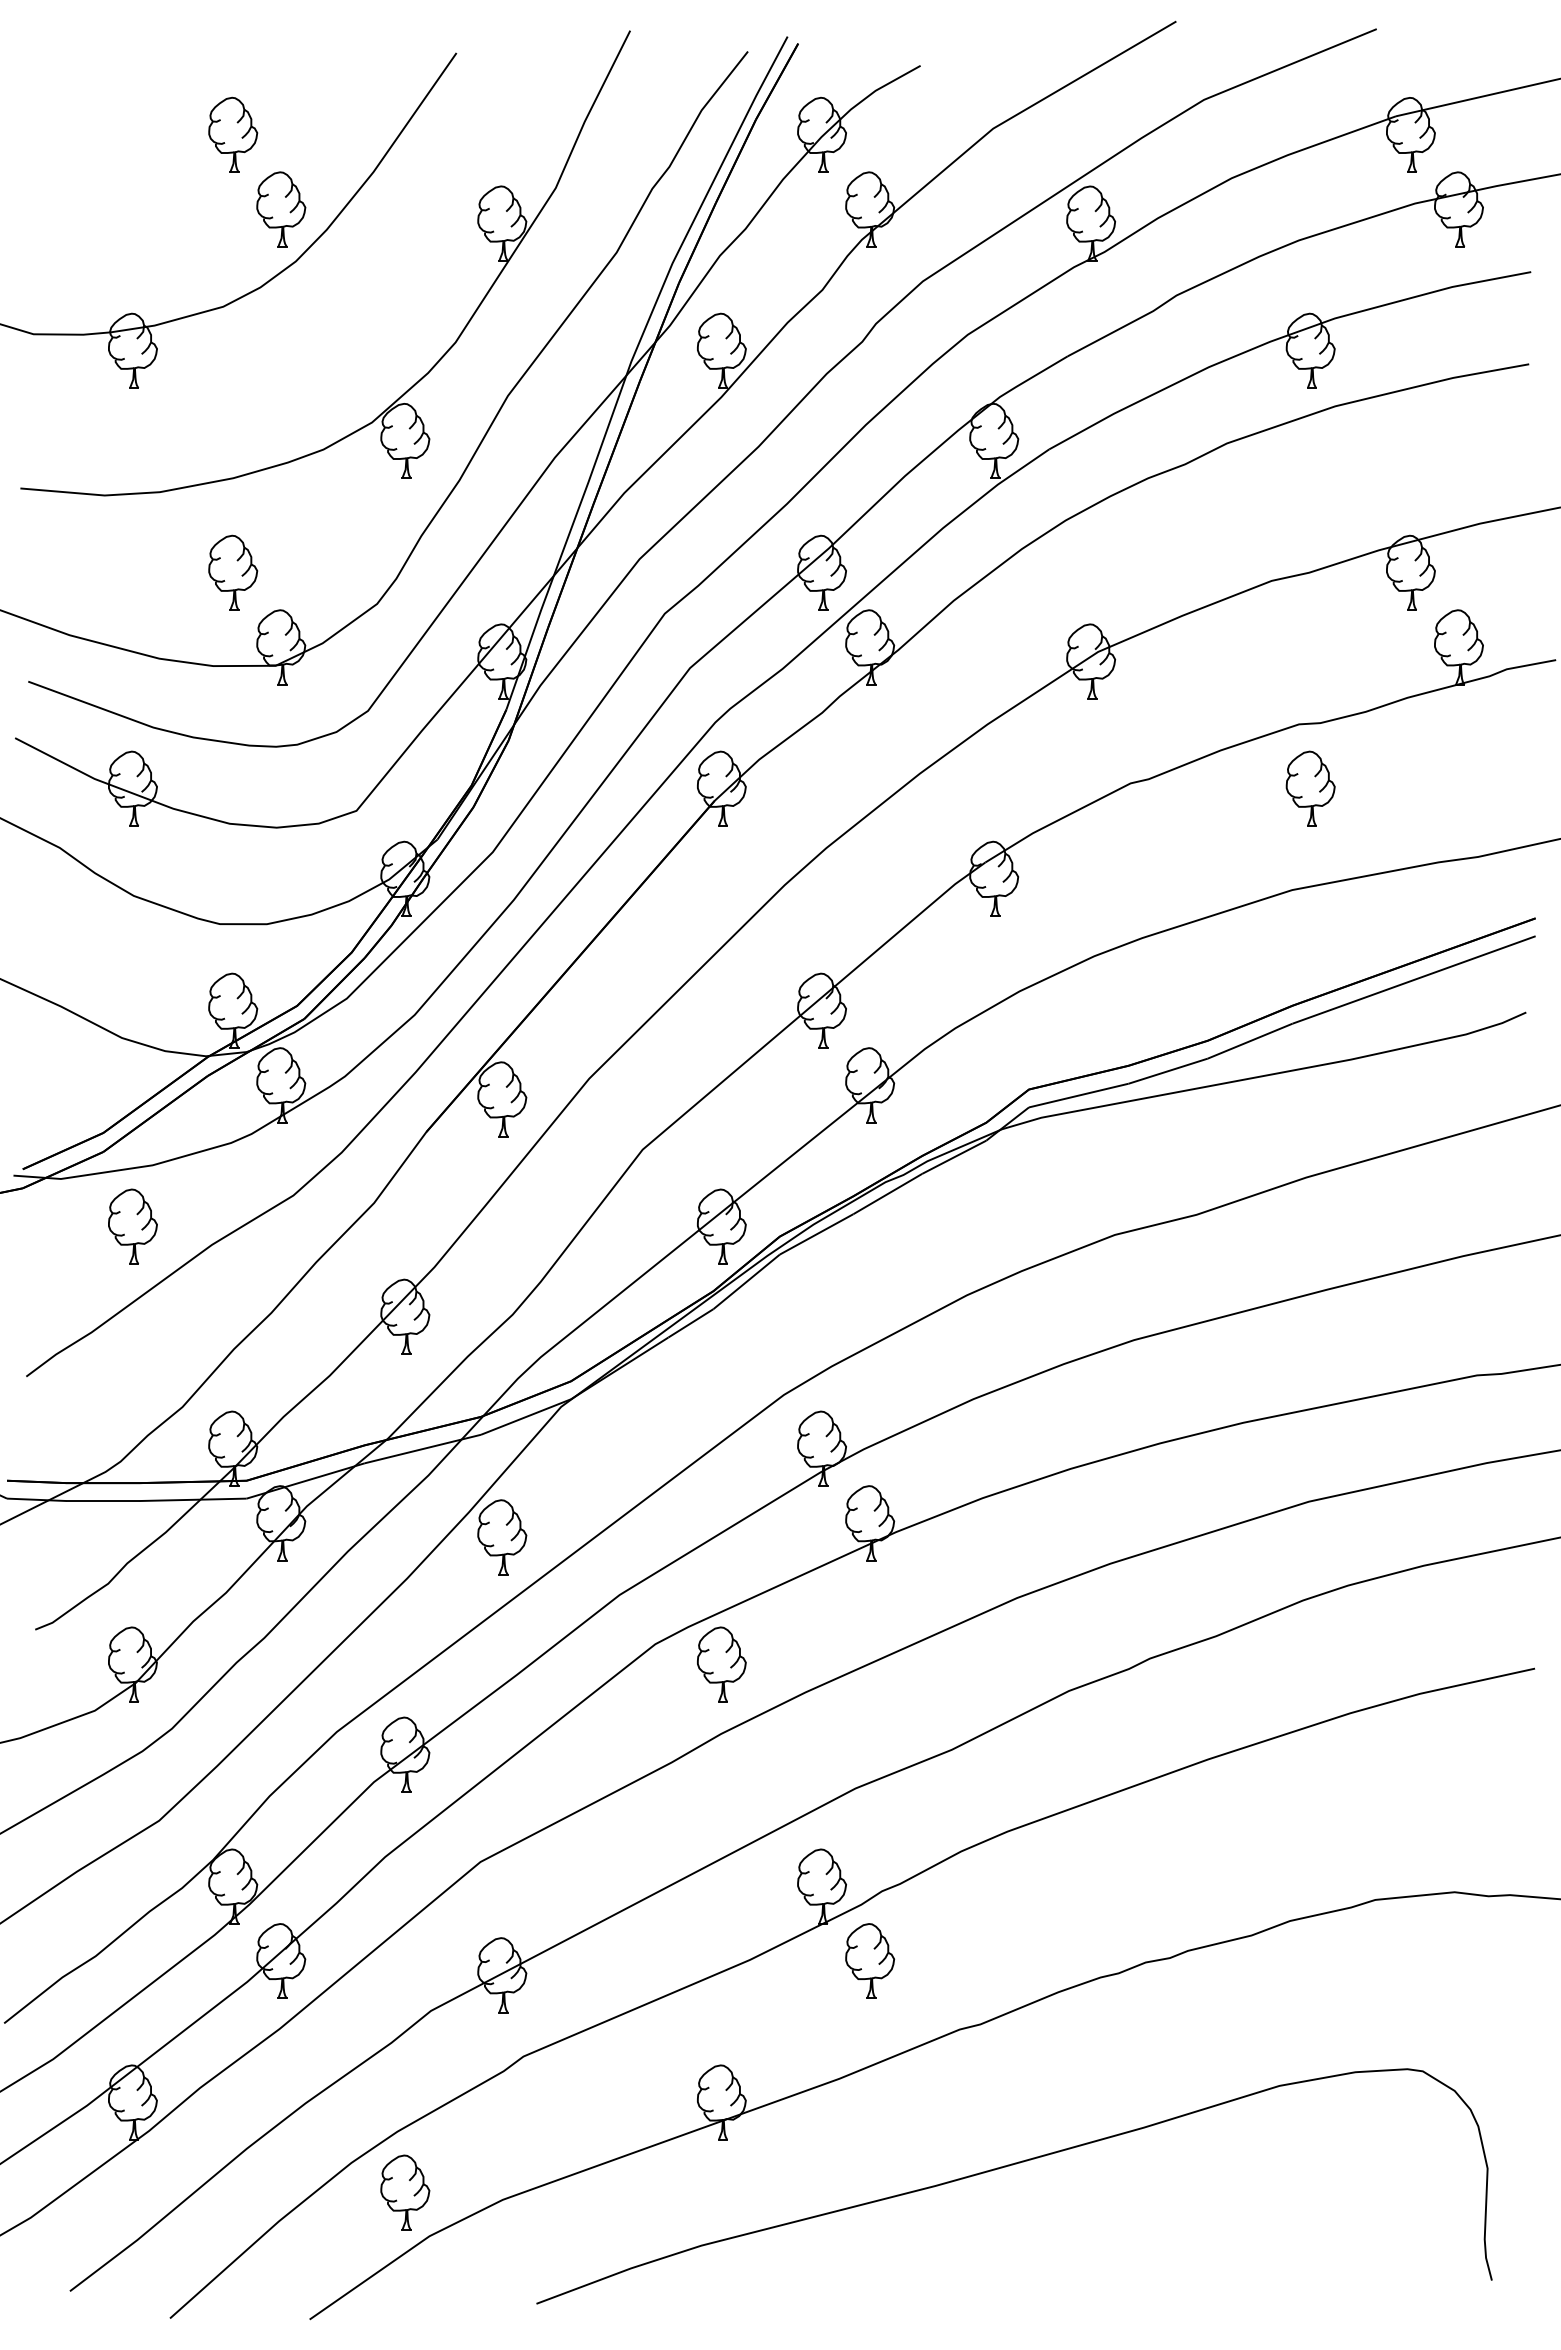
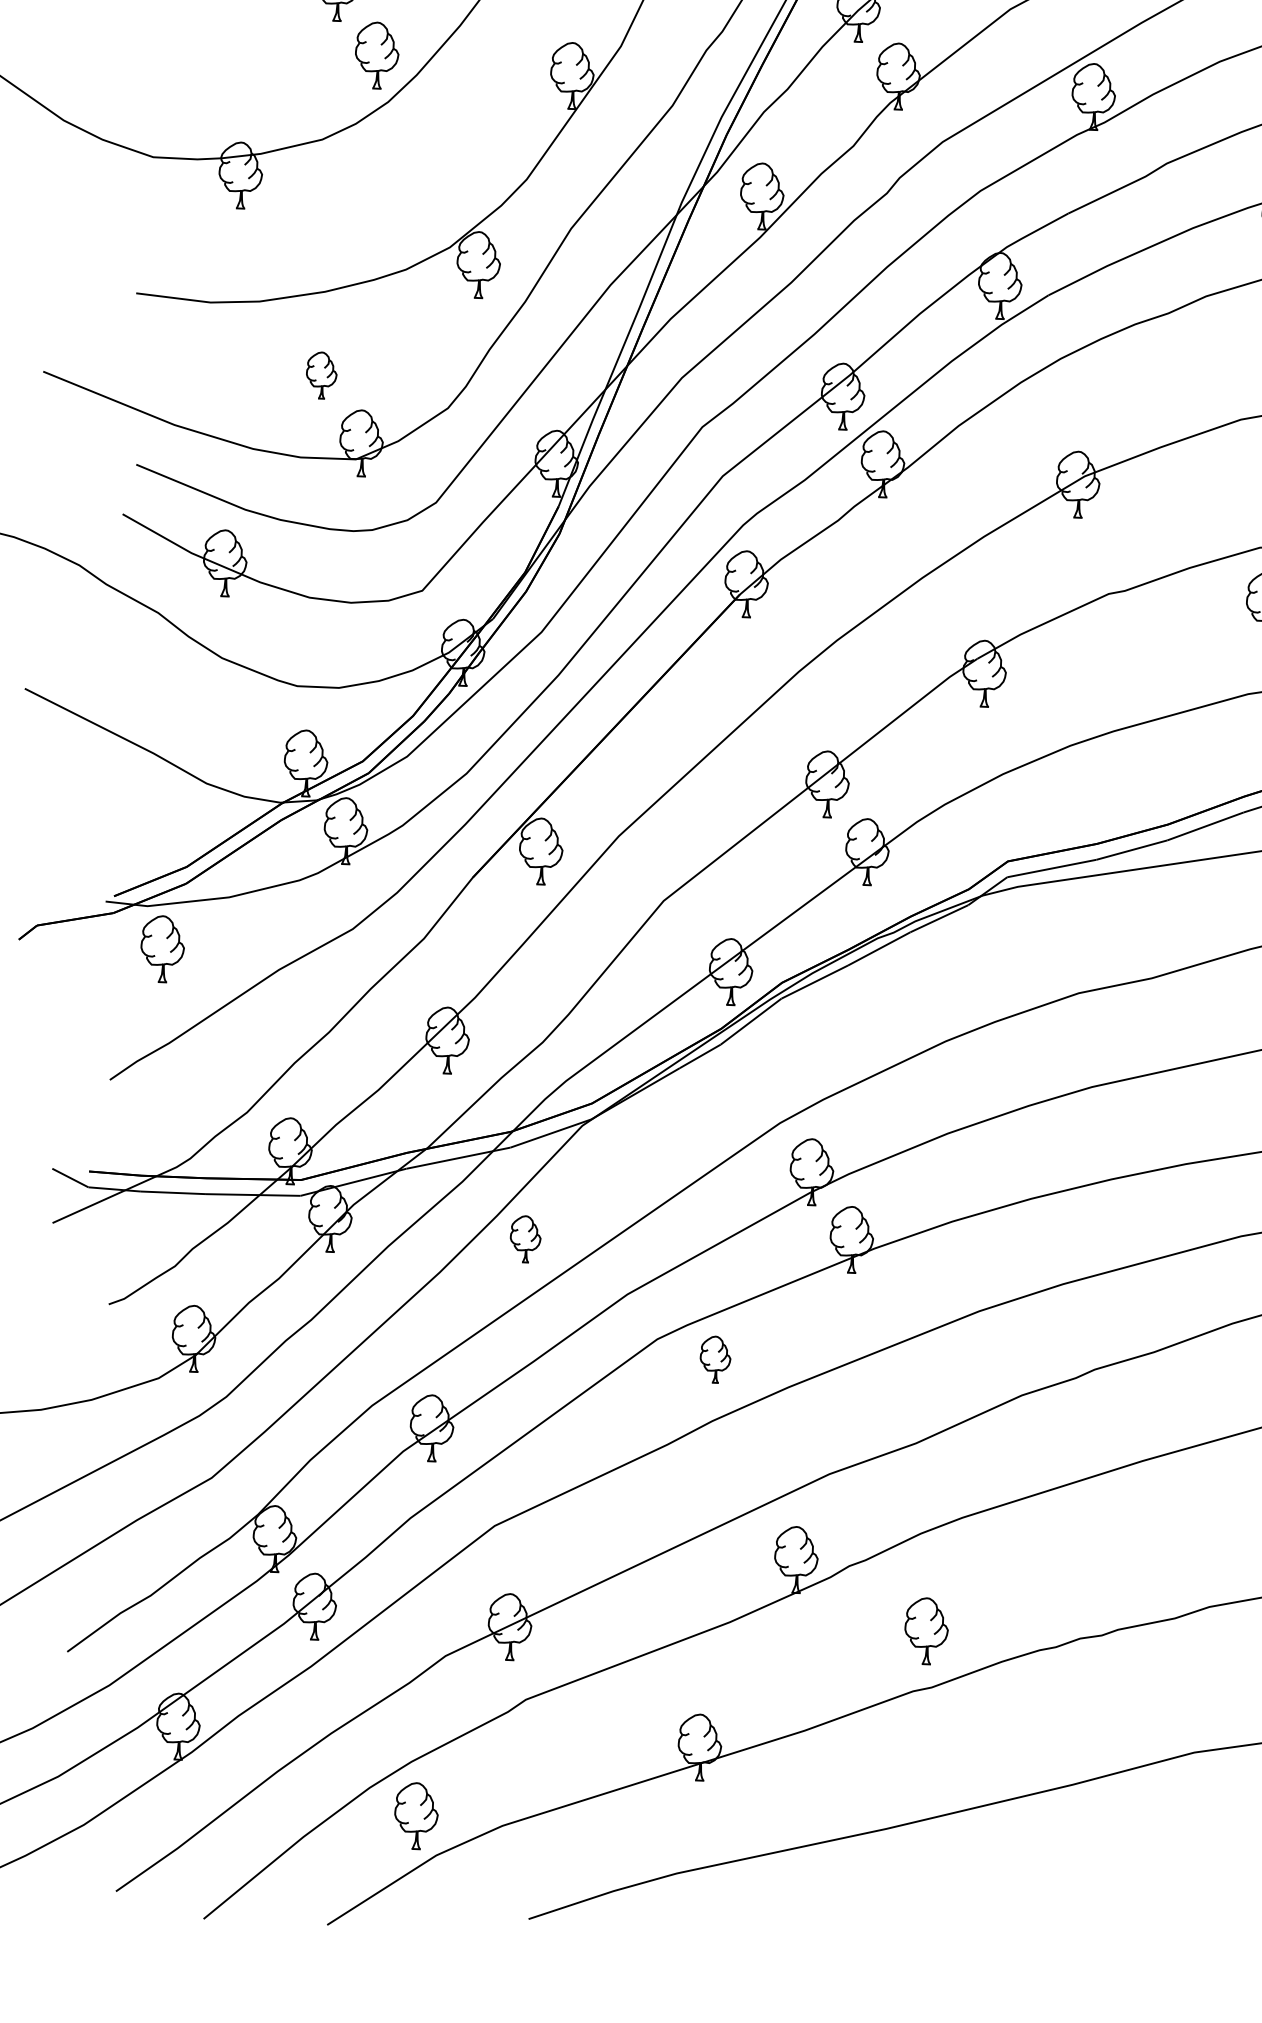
part: (233, 572) -> (321, 375), size x0.7
part: (132, 1226) -> (162, 948), moved
part: (502, 1537) -> (525, 1239), size x0.7
part: (721, 1664) -> (715, 1359), size x0.7
part: (870, 1960) -> (926, 1630), moved

